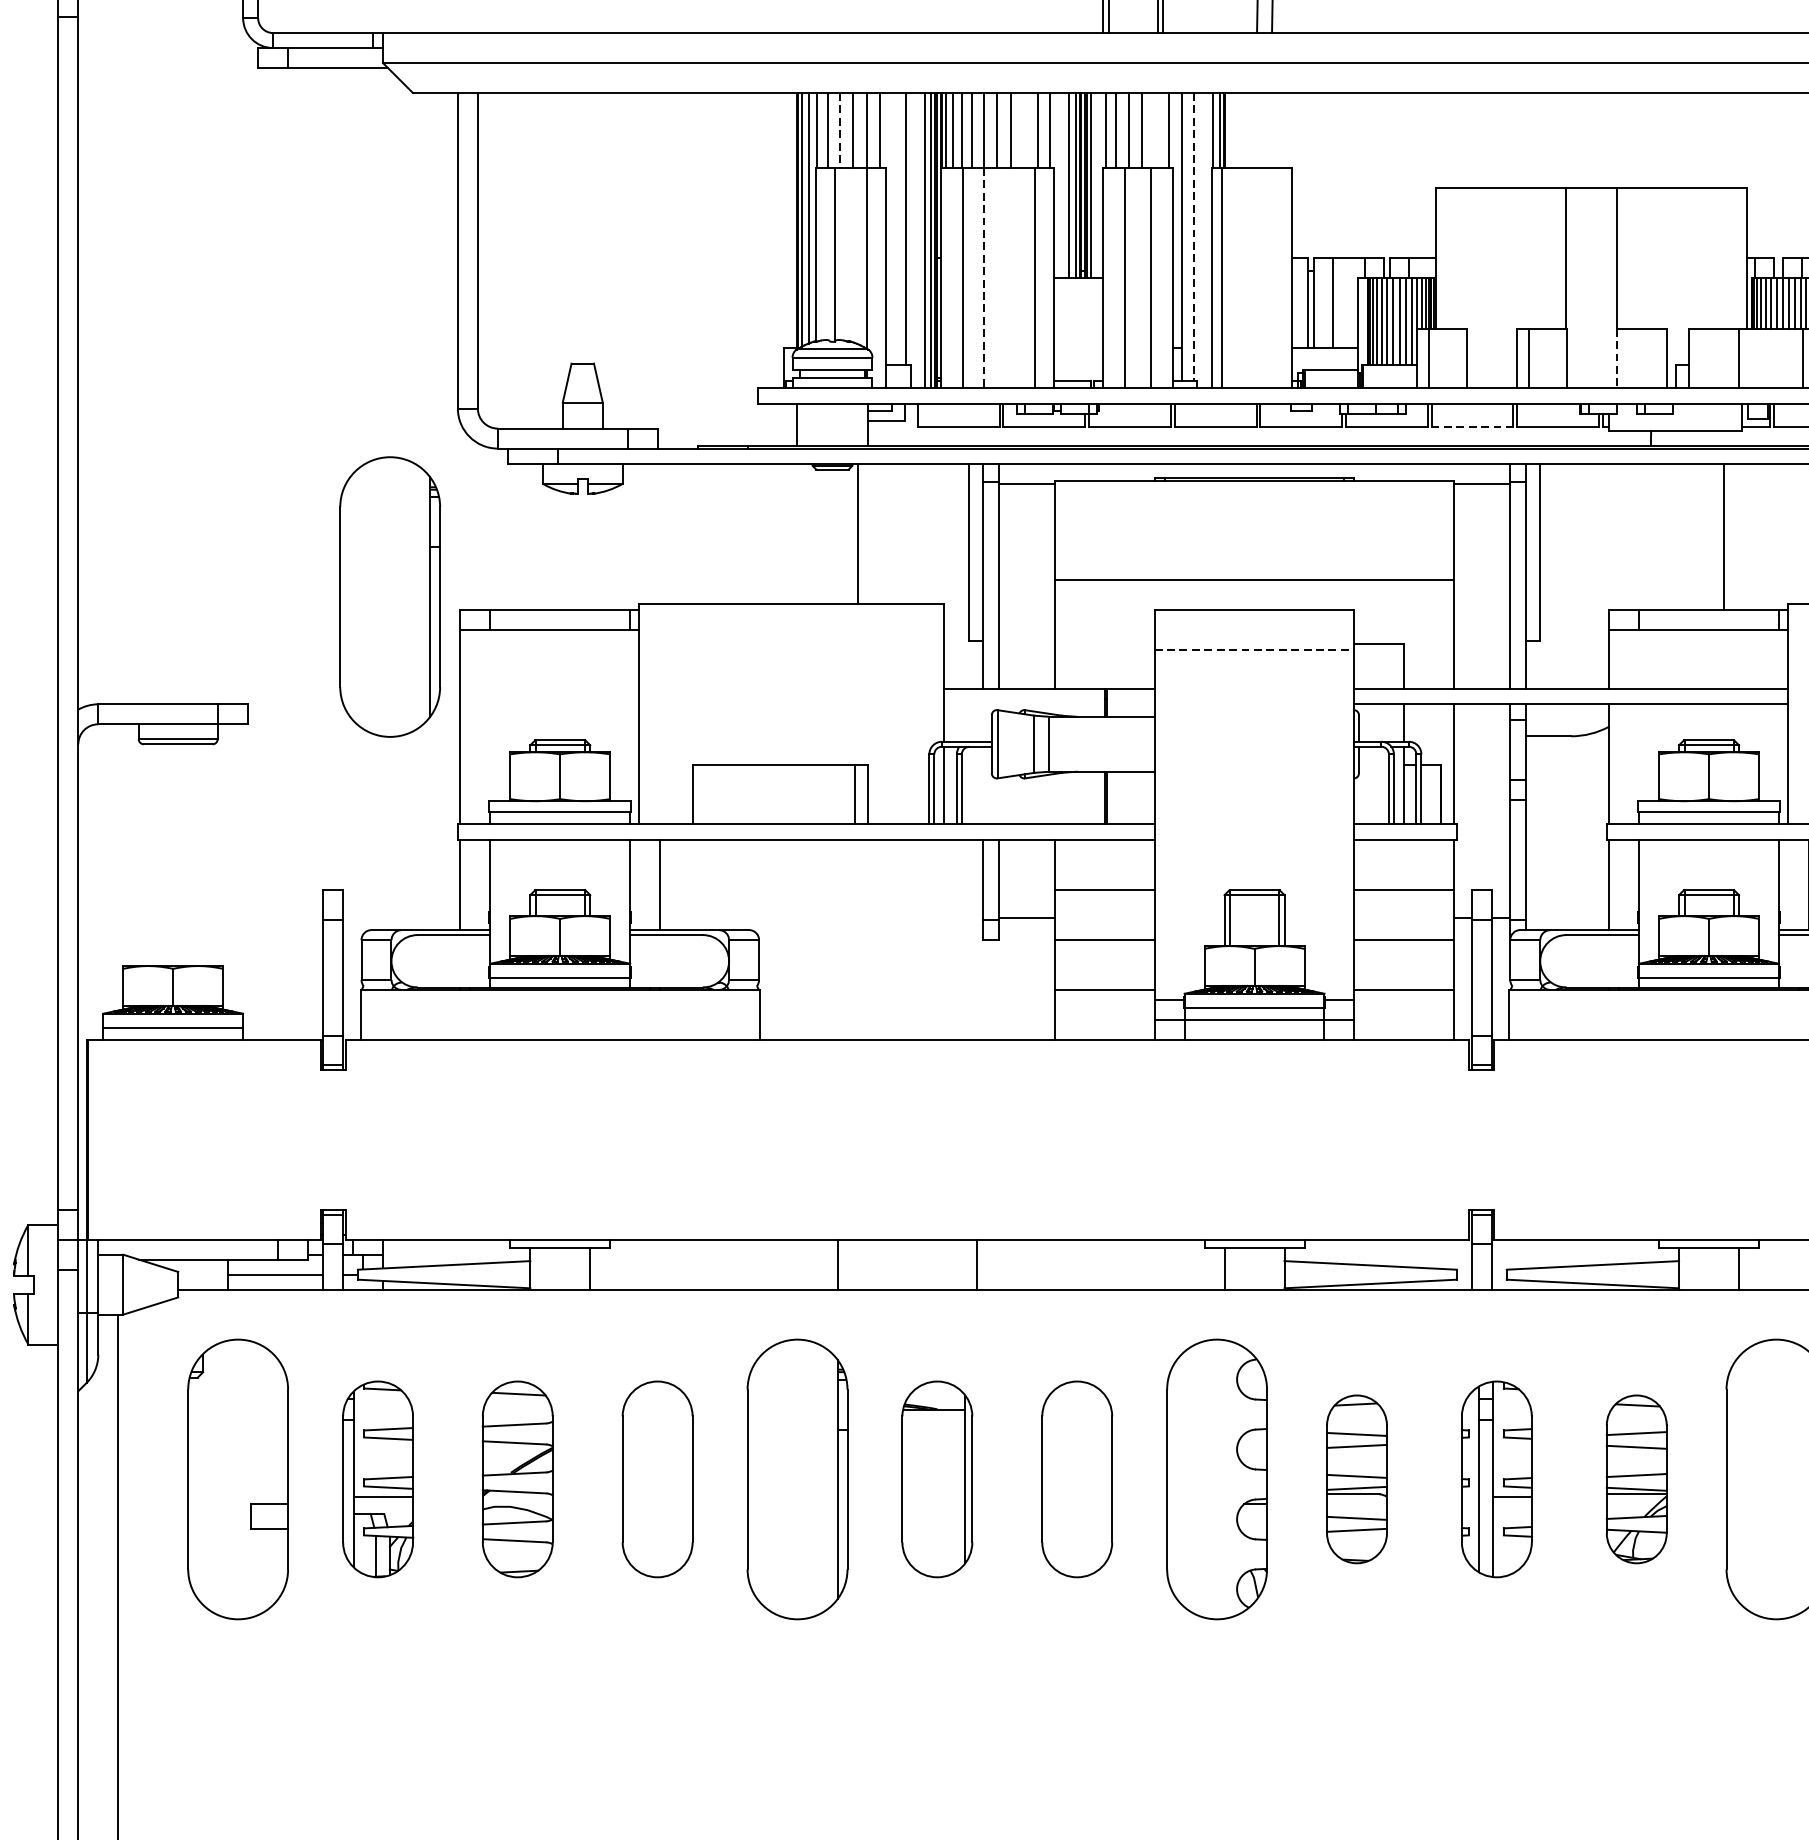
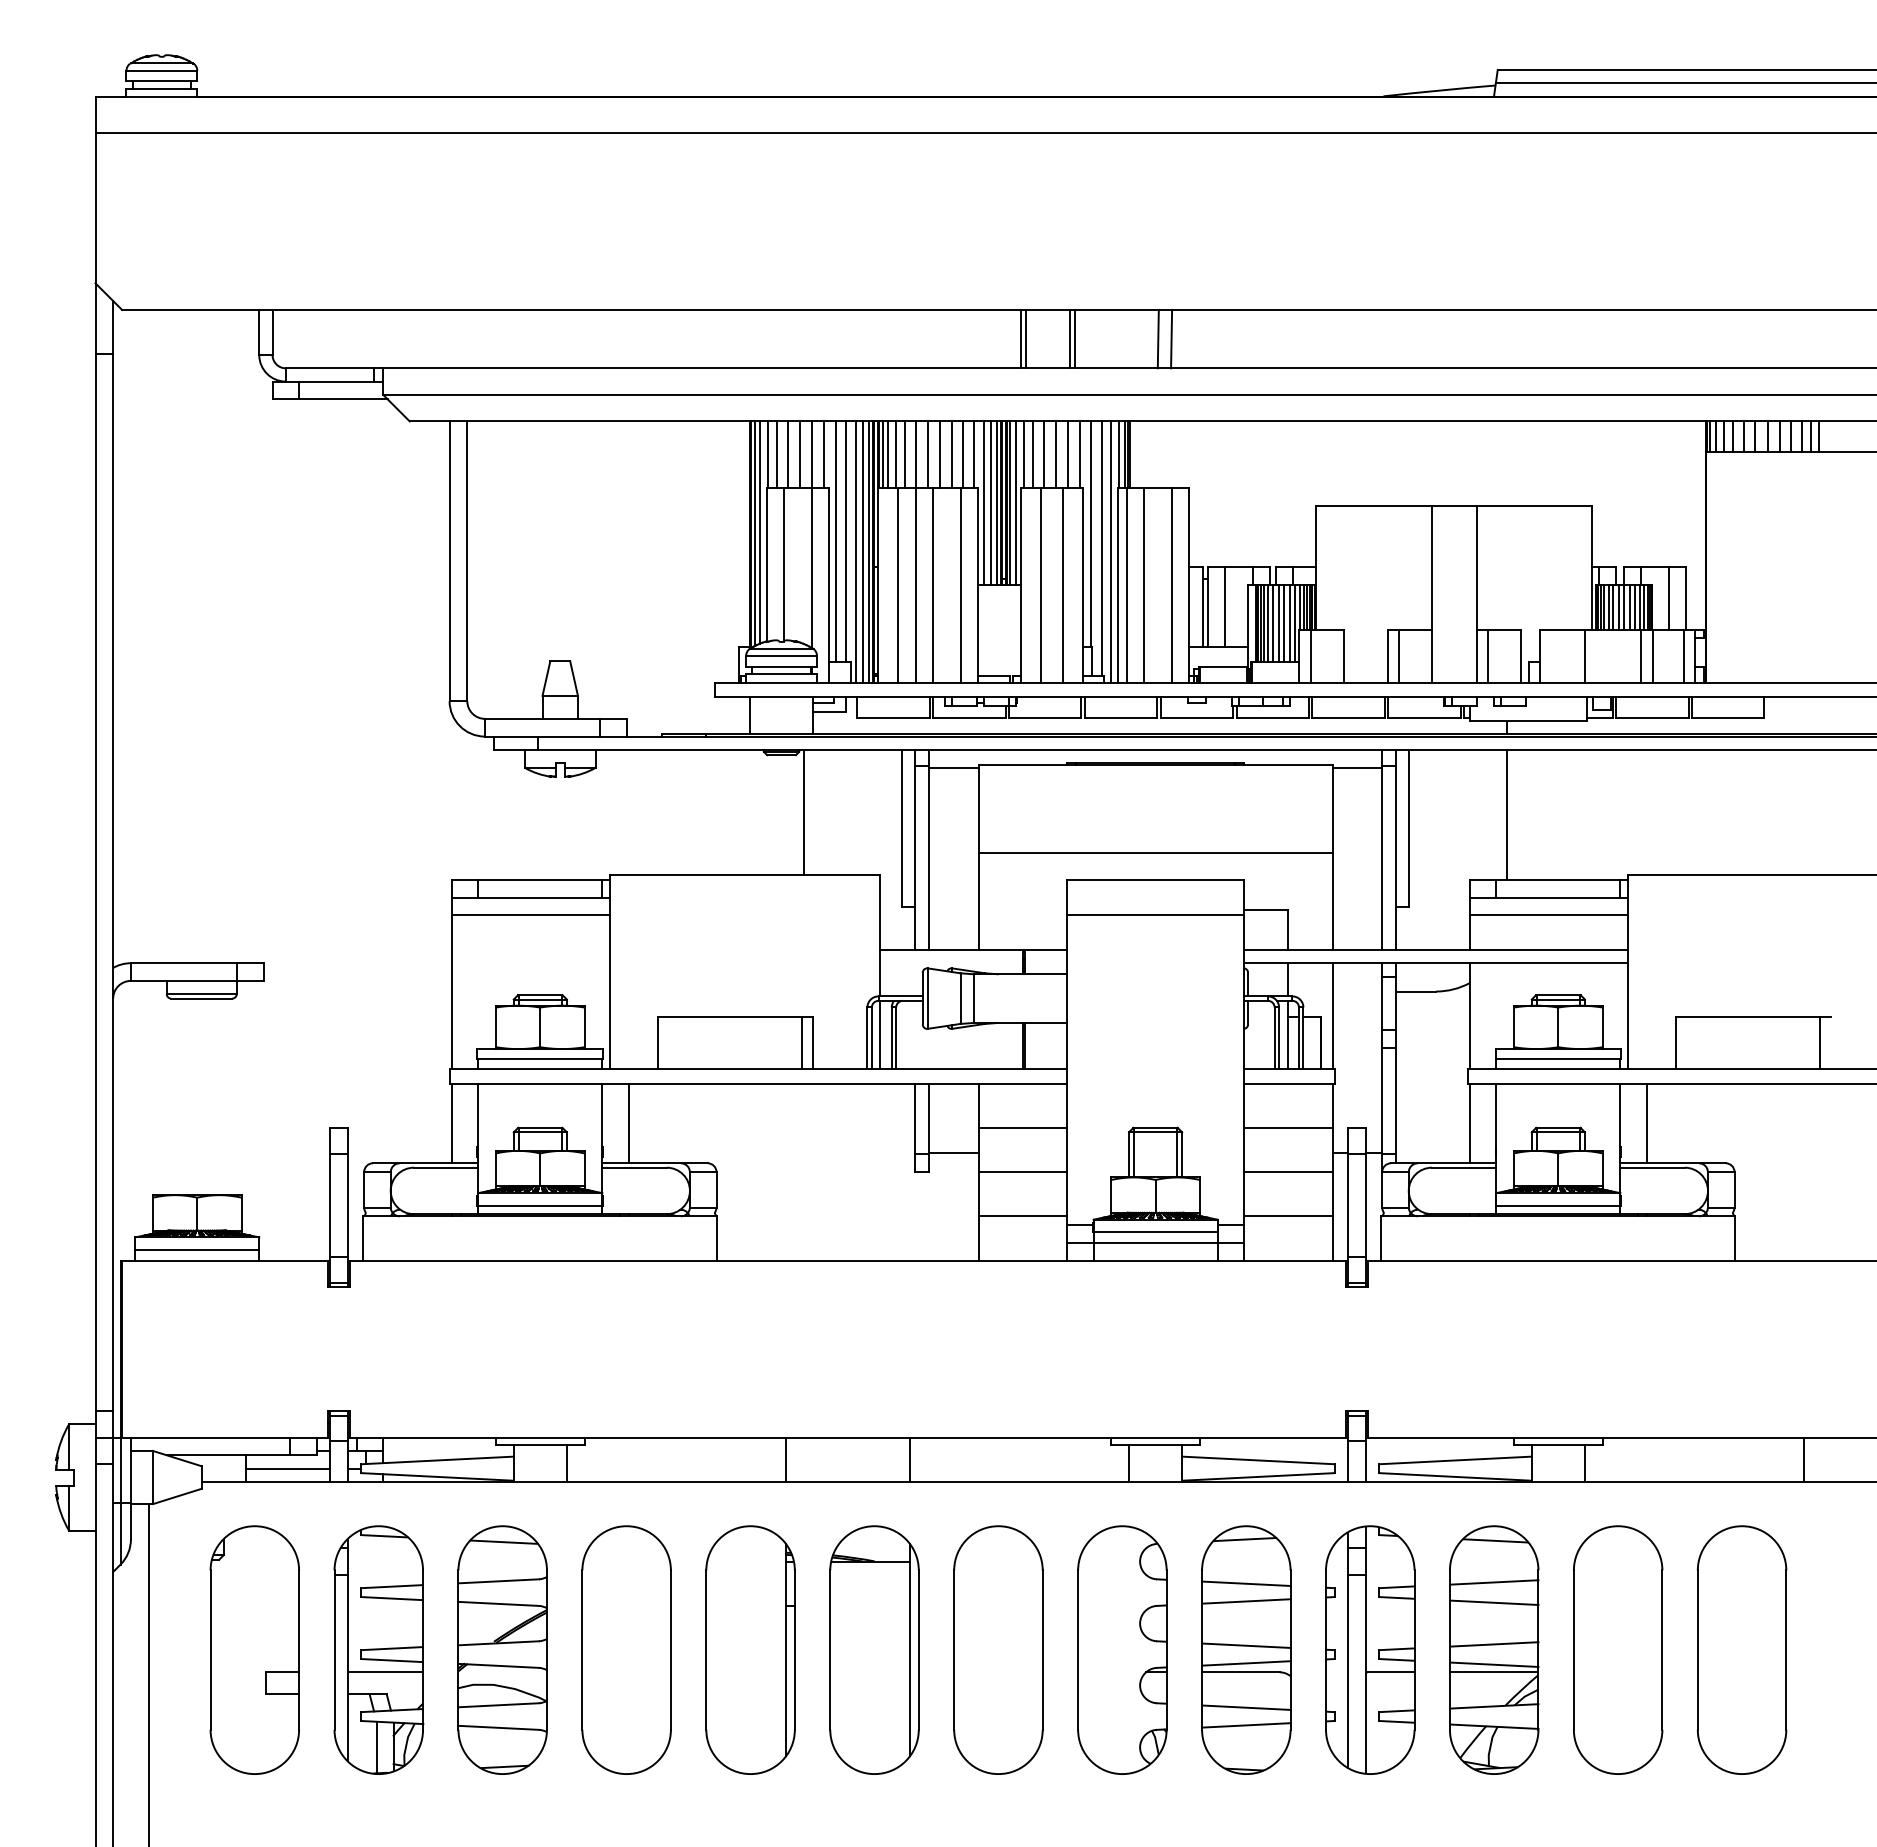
line: (1024, 130) -> (951, 454), added
line: (1155, 130) -> (1067, 454), added
line: (840, 131) -> (788, 455), dashed -> solid
line: (1060, 185) -> (983, 503), added
line: (1097, 185) -> (1016, 503), added
line: (893, 228) -> (835, 541), added
line: (1194, 237) -> (1102, 549), dashed -> solid
line: (915, 239) -> (855, 551), added
line: (1204, 239) -> (1111, 551), added
line: (1002, 276) -> (932, 584), added
line: (1240, 276) -> (1143, 584), added
line: (1272, 276) -> (1171, 584), added
line: (983, 278) -> (915, 585), dashed -> solid
line: (1616, 358) -> (1476, 656), dashed -> solid
line: (1629, 358) -> (1487, 656), added
line: (1473, 427) -> (1349, 717), dashed -> solid
line: (1724, 536) -> (1507, 814), moved
part: (390, 596) -> (389, 867), removed
line: (549, 650) -> (530, 915), added
line: (1254, 650) -> (1155, 915), dashed -> solid
line: (1697, 650) -> (1548, 915), added
part: (377, 1478) -> (378, 1649), size x1.43
part: (517, 1478) -> (502, 1649), size x1.43
part: (657, 1478) -> (626, 1649), size x1.43
part: (937, 1478) -> (874, 1649), size x1.43
part: (1077, 1478) -> (998, 1649), size x1.43
part: (1357, 1478) -> (1246, 1649), size x1.67
part: (1497, 1478) -> (1370, 1649), size x1.43
part: (1636, 1478) -> (1494, 1649), size x1.67

